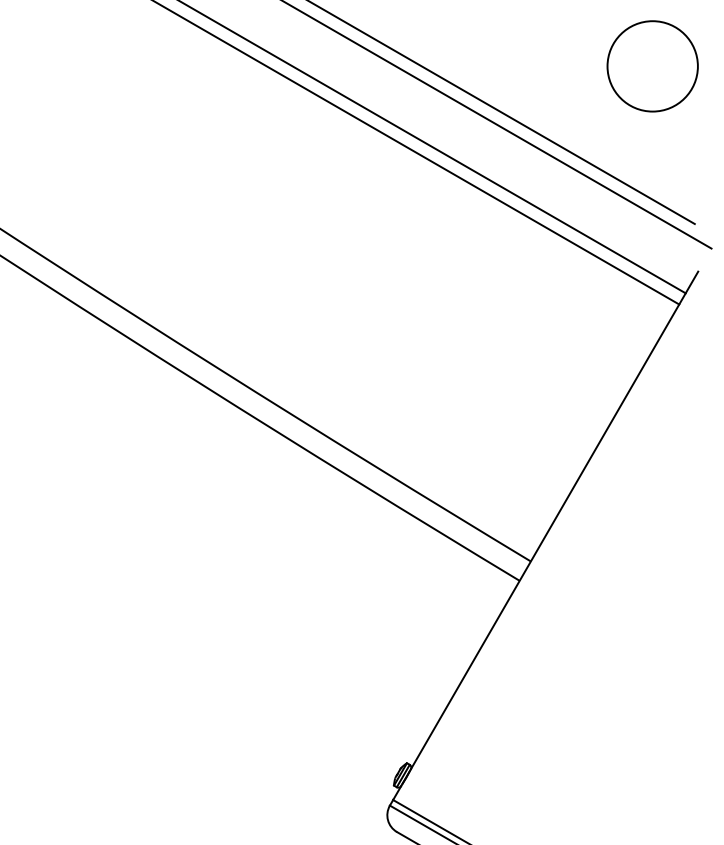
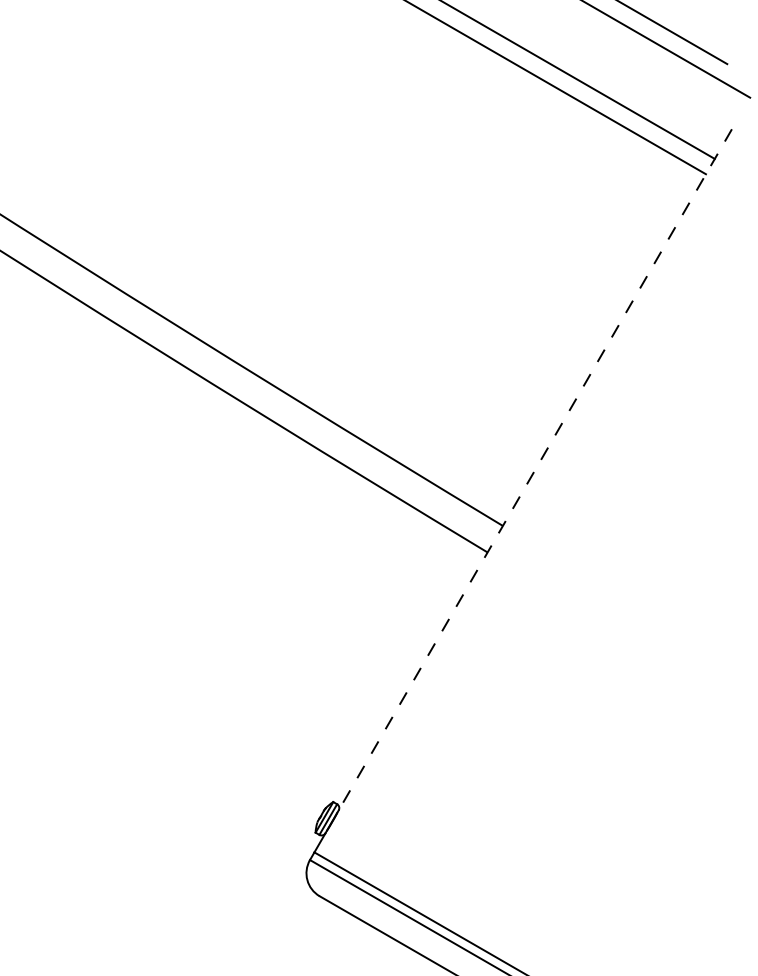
line: (554, 520) -> (535, 469), solid -> dashed

